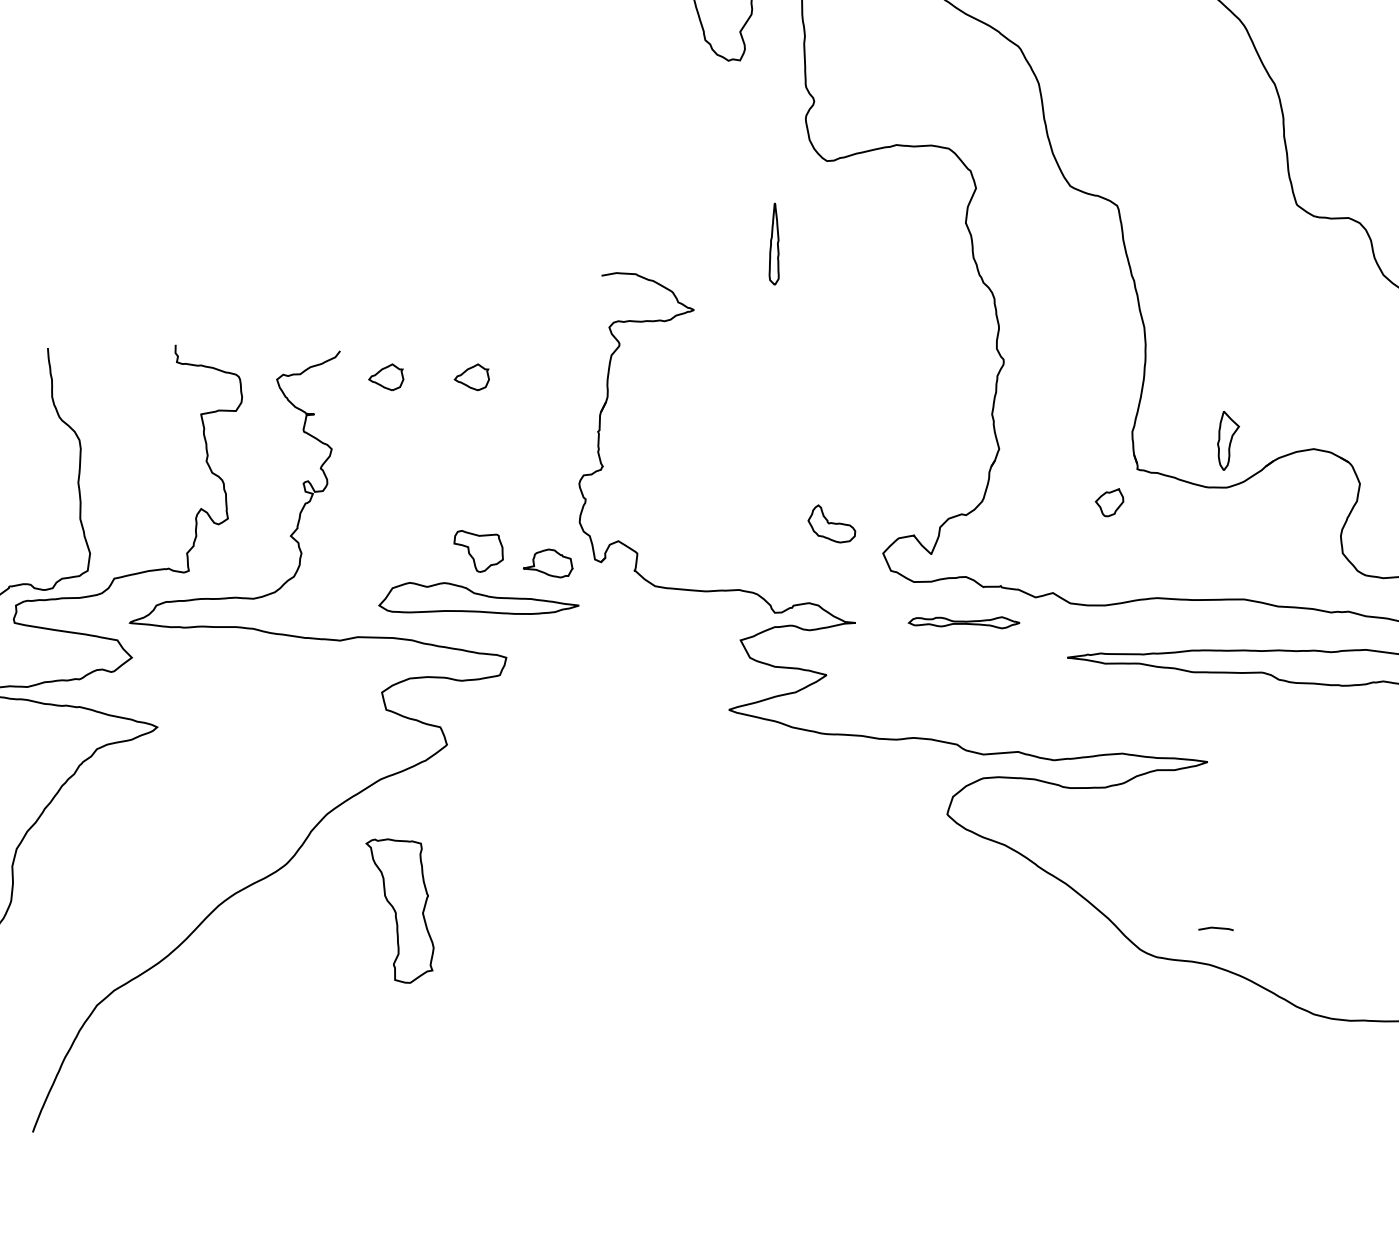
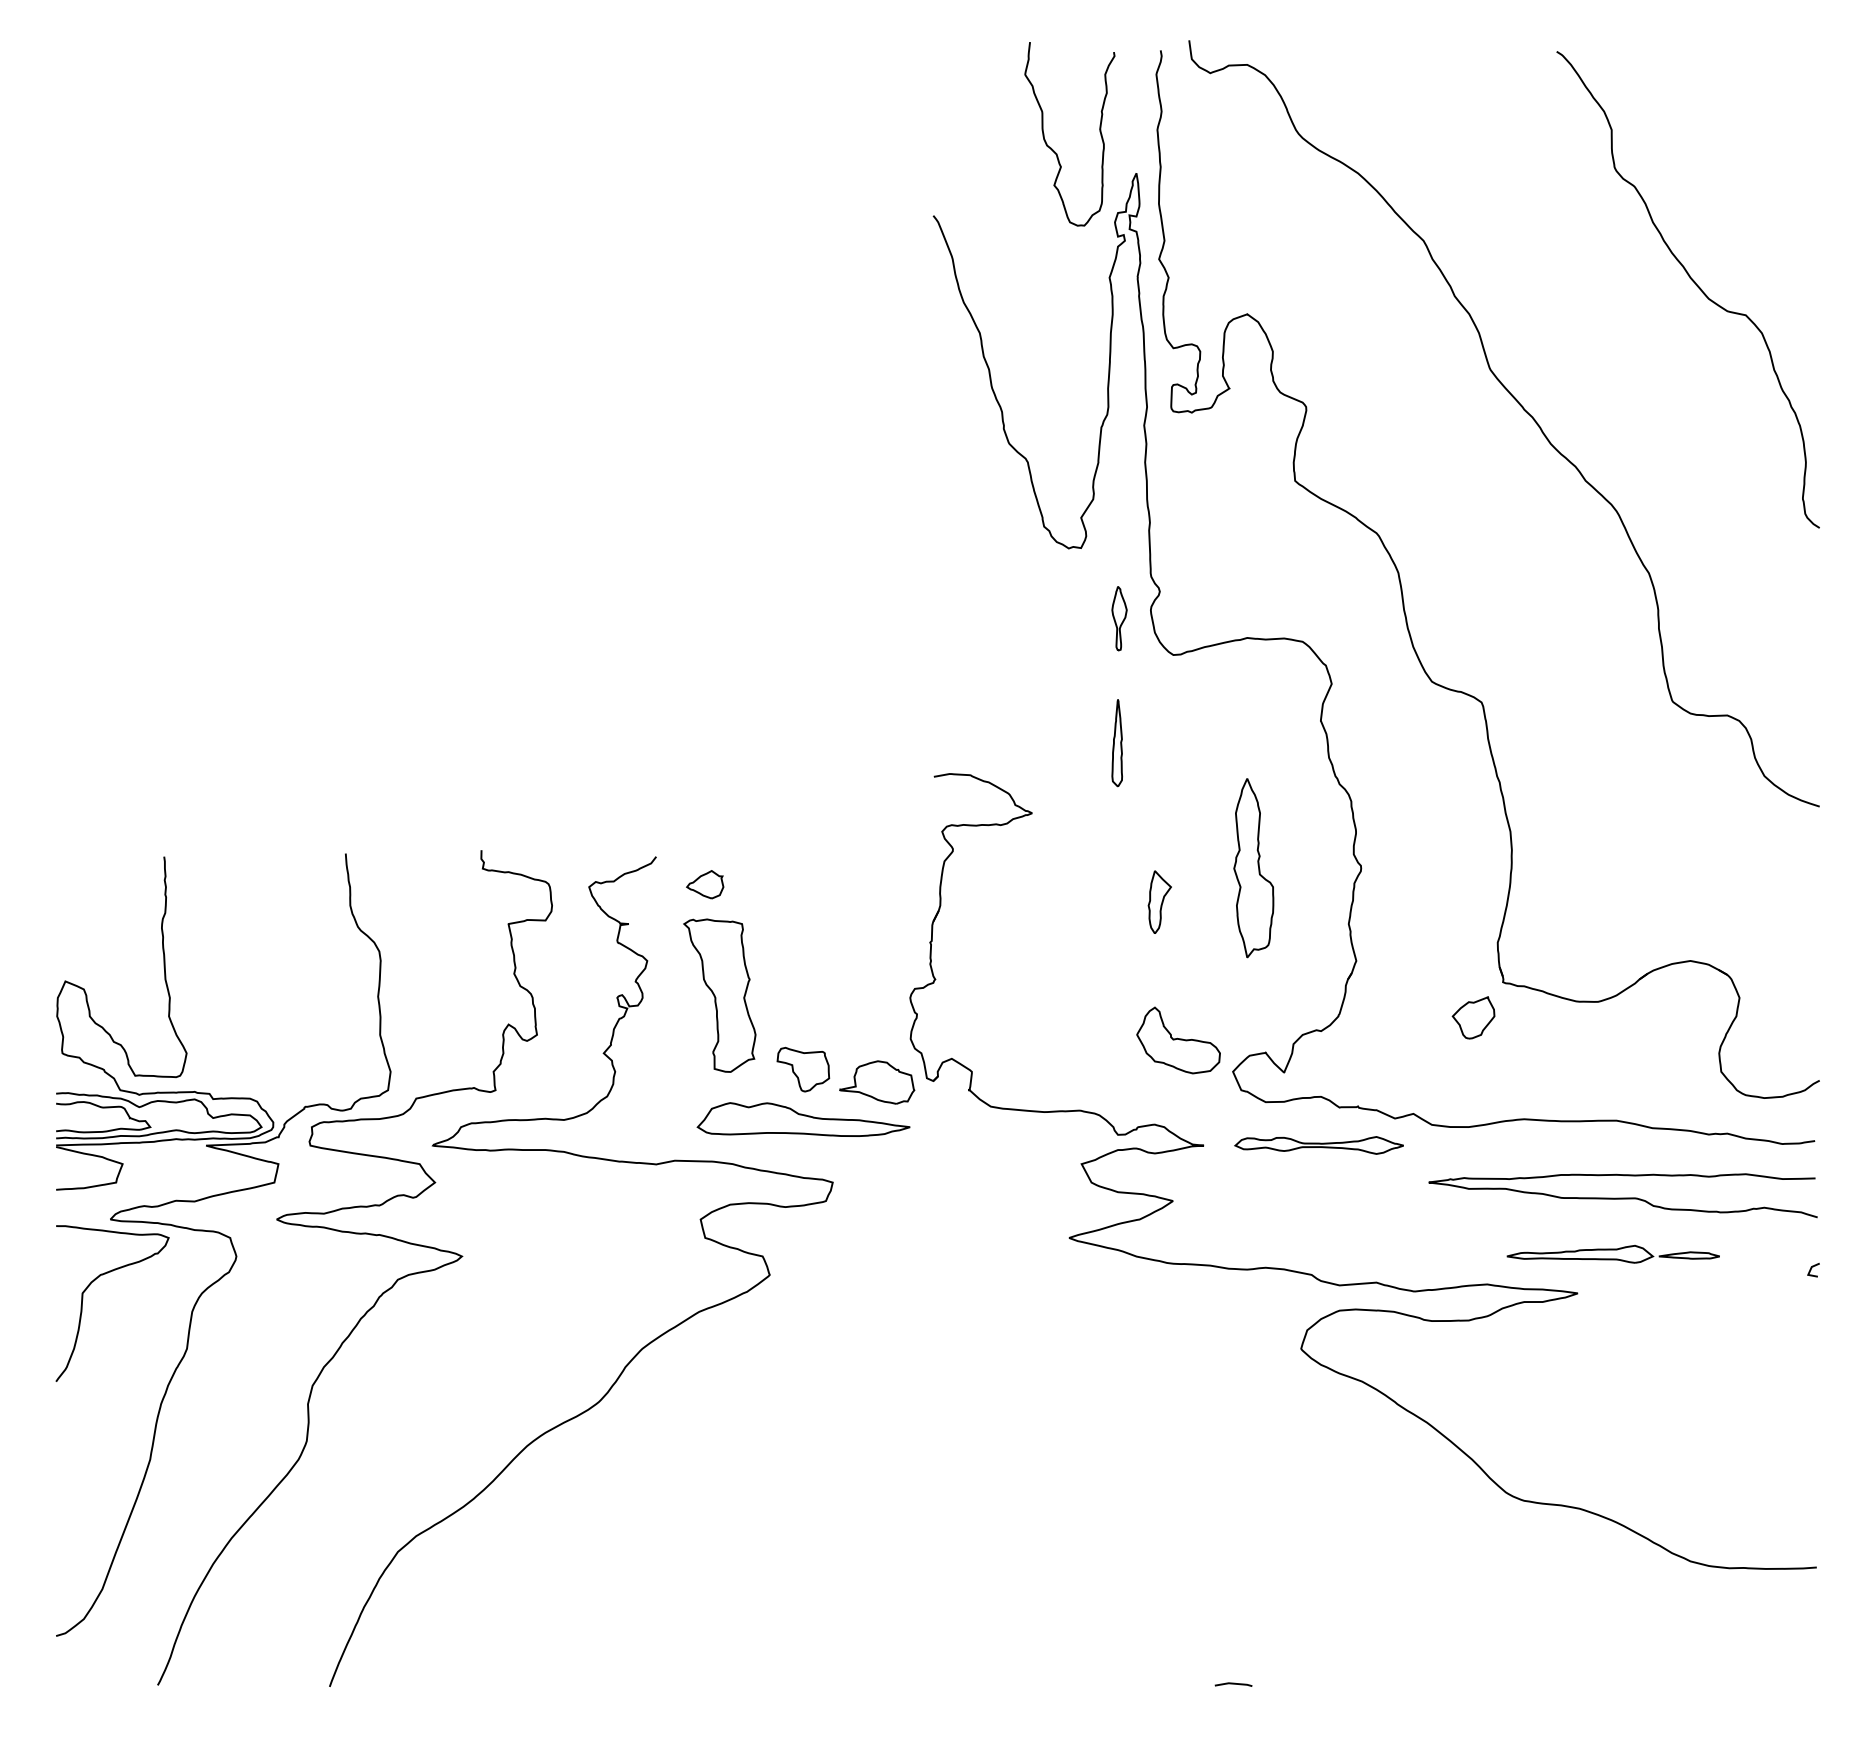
part: (776, 126) -> (1119, 618), added
part: (902, 362) -> (1253, 868), added
part: (472, 377) -> (796, 884), removed
part: (1228, 440) -> (1159, 901), moved
part: (1109, 502) -> (1473, 1017), size x1.43
part: (831, 523) -> (1178, 1040), size x1.67
part: (548, 563) -> (877, 1082), size x1.43
part: (963, 622) -> (1318, 1145), size x1.43
part: (1240, 725) -> (1612, 1254), added
part: (399, 910) -> (719, 995), moved
curve: (1215, 928) -> (1233, 1684), moved

